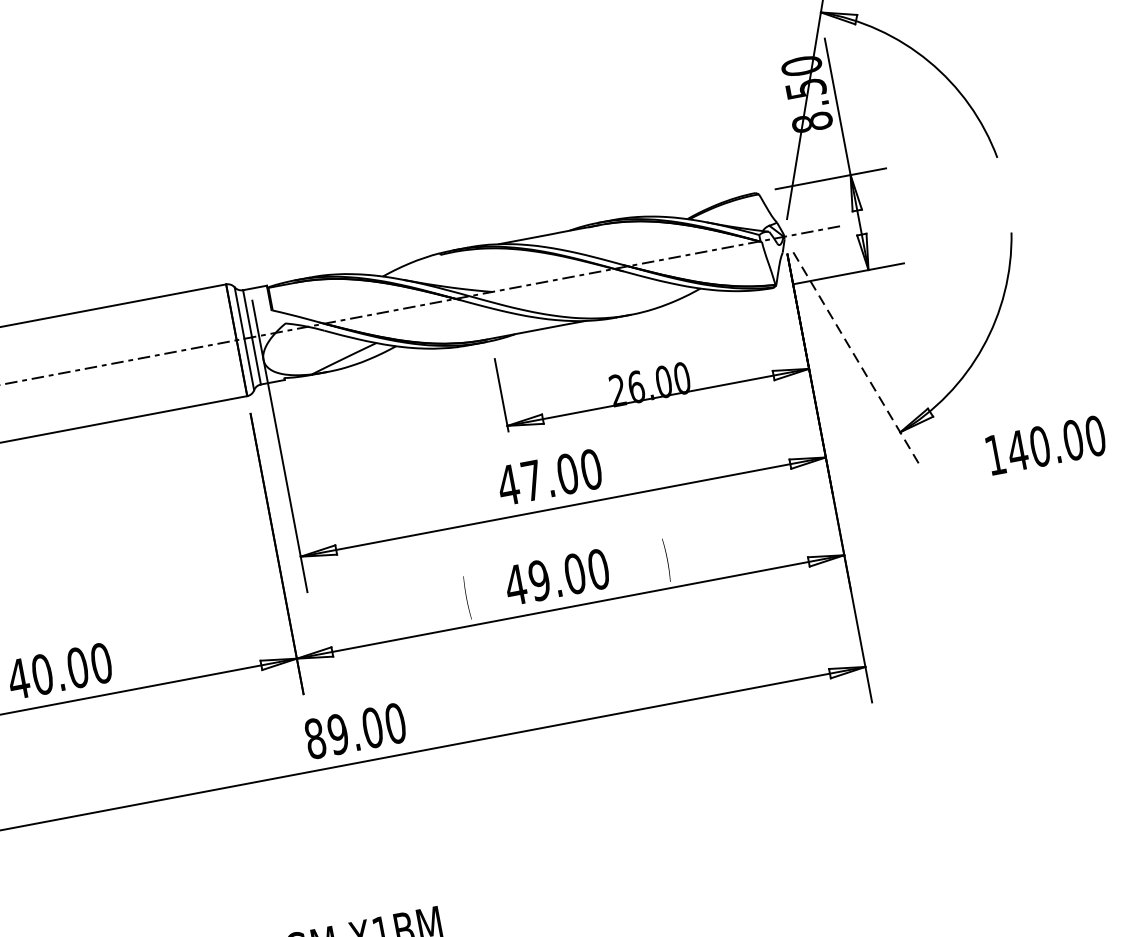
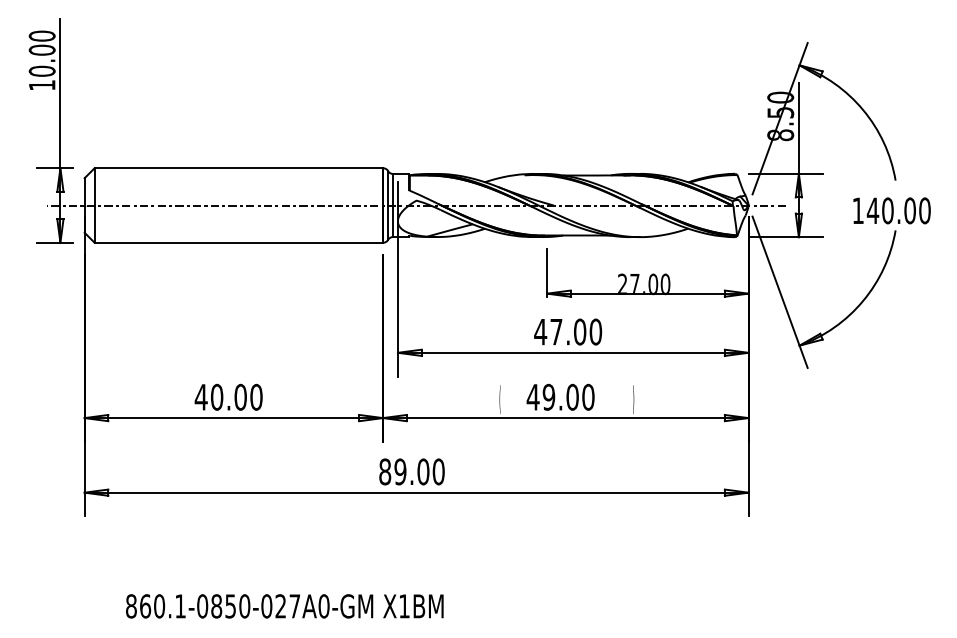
line: (856, 358) -> (780, 292), dashed -> solid
text: (635, 387) -> (634, 284), 26.00 -> 27.00
text: (1045, 444) -> (891, 210), moved

